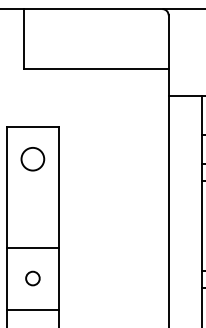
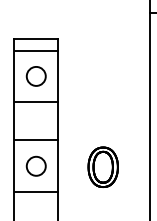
line: (32, 140) -> (35, 50), added
circle: (32, 159) -> (35, 76), moved
line: (32, 202) -> (35, 102), added
circle: (32, 278) -> (35, 166), size x1.67
part: (112, 279) -> (102, 167), added

